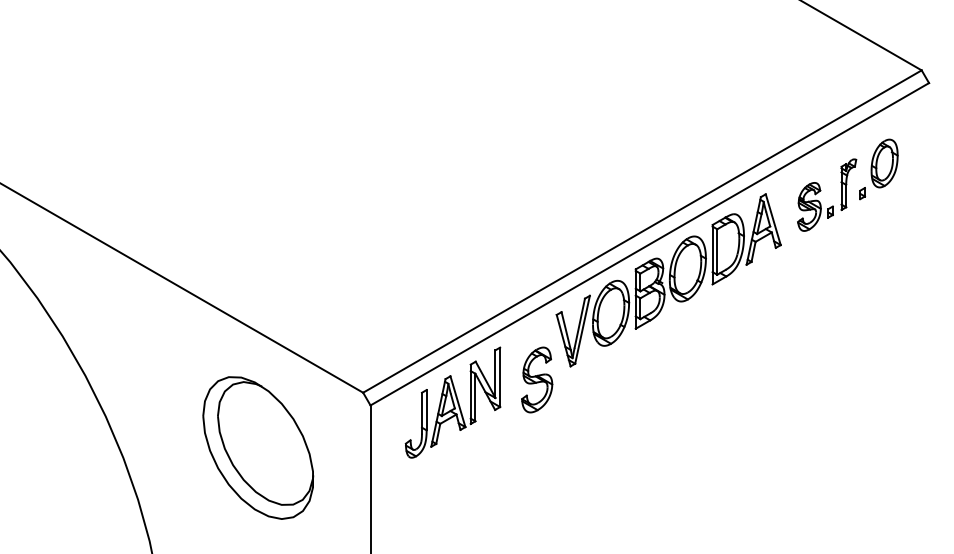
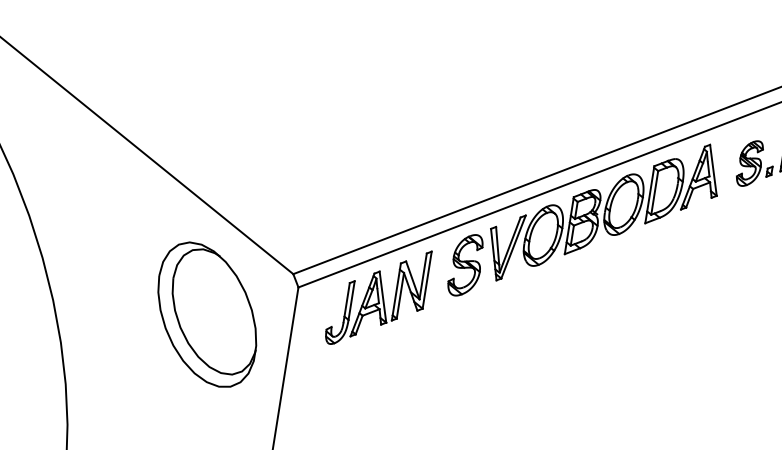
part: (537, 379) -> (466, 264), moved
part: (258, 447) -> (207, 314), moved

